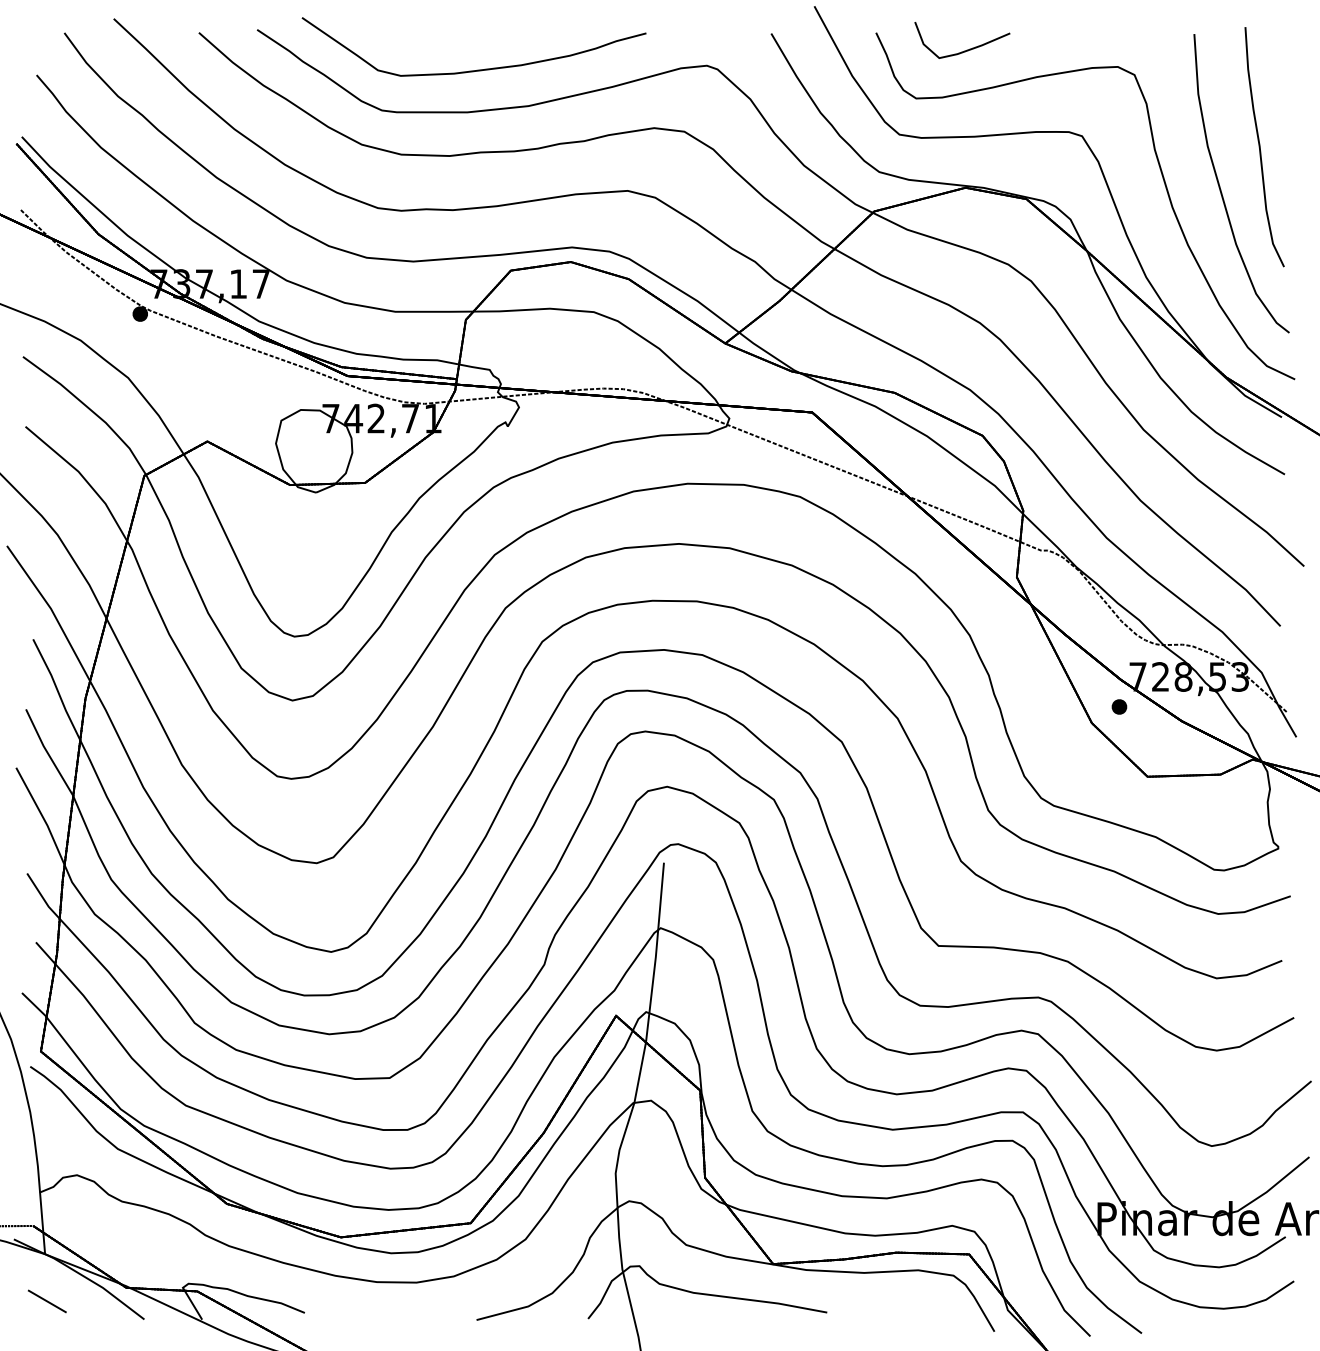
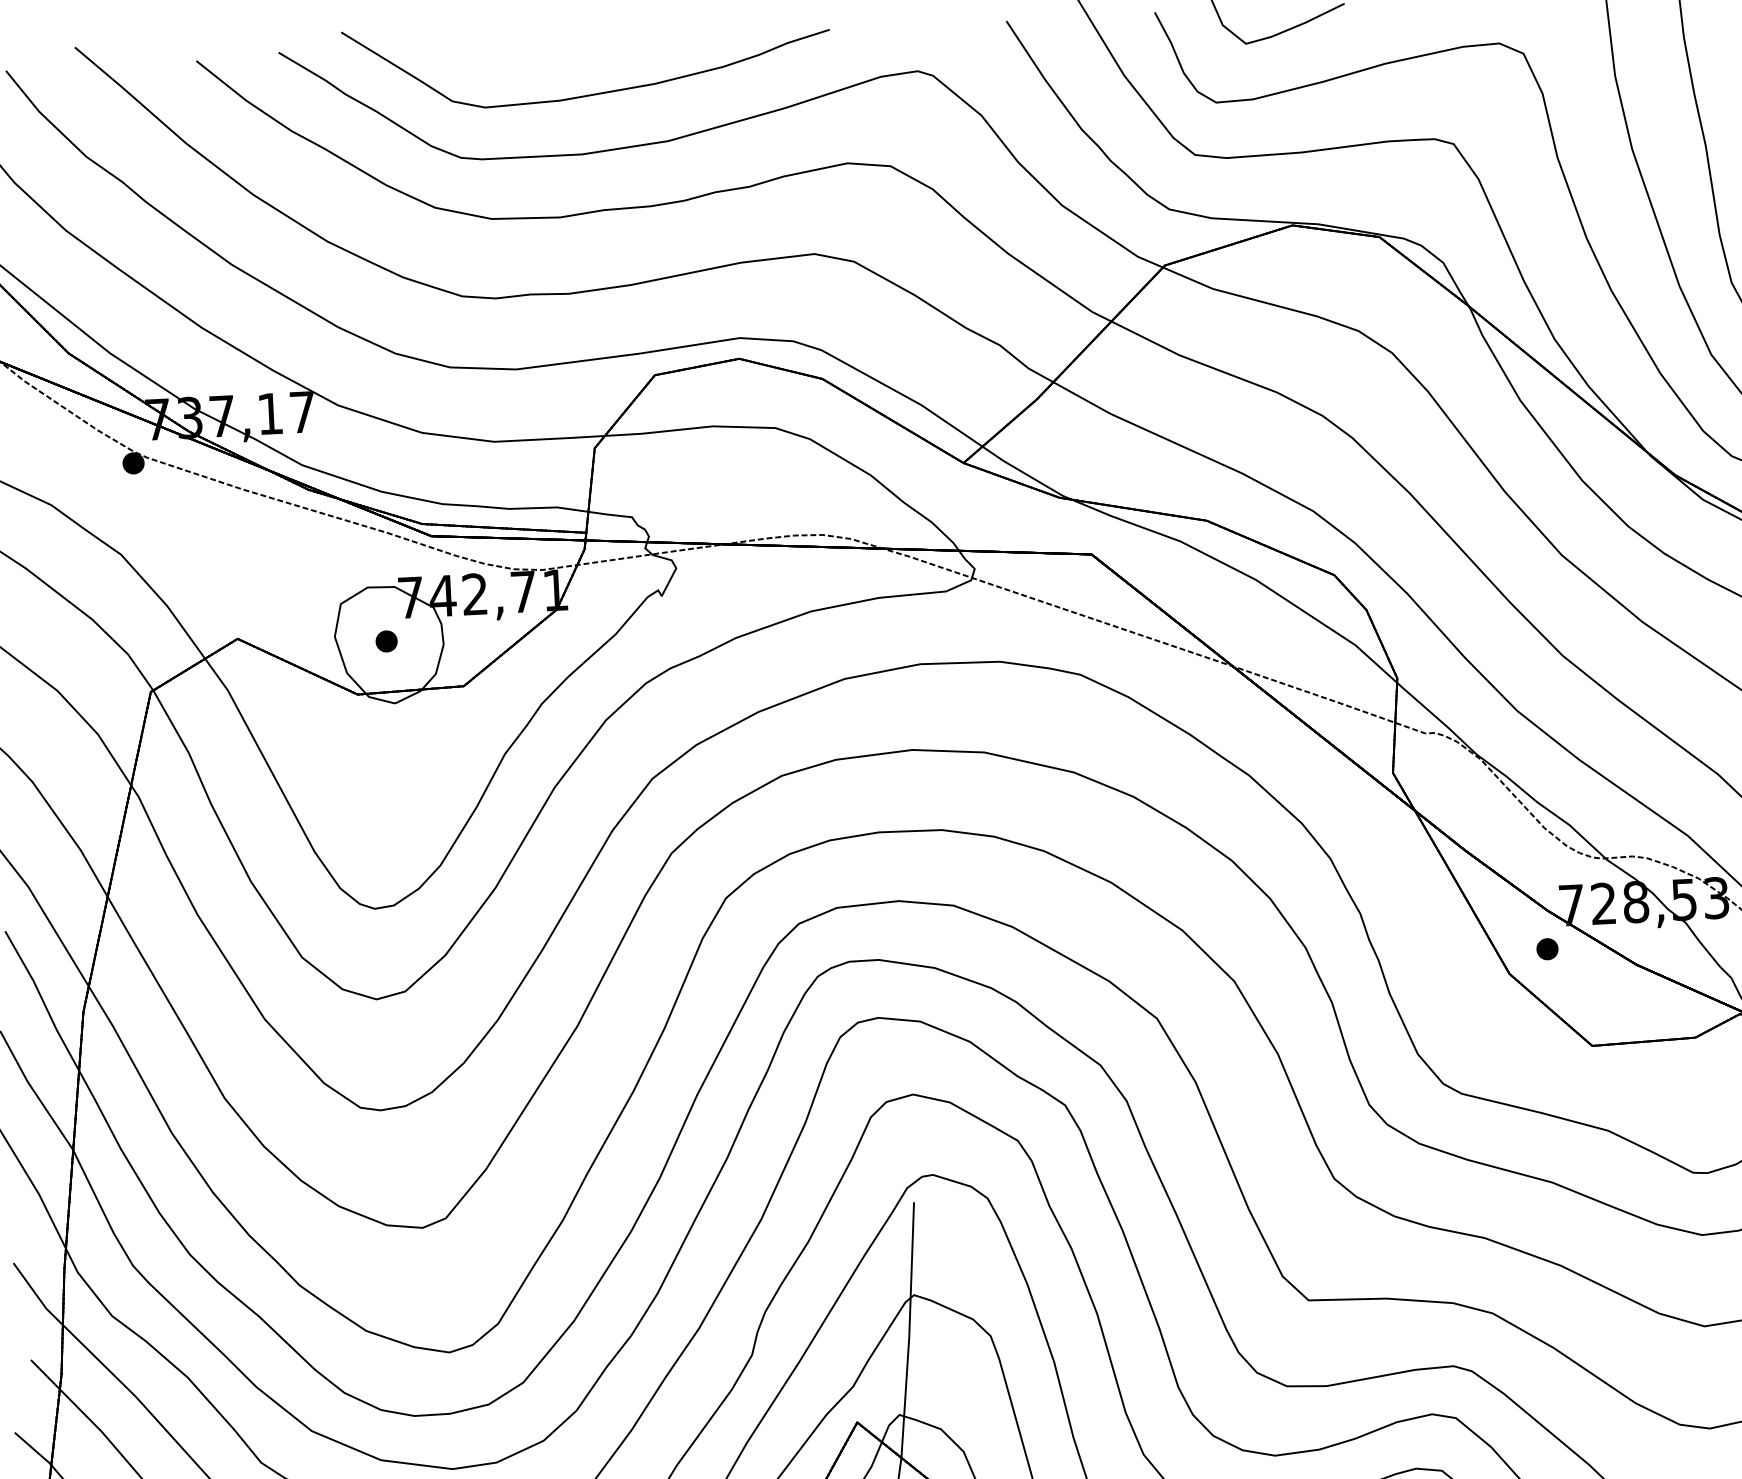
part: (311, 448) -> (385, 641), added

